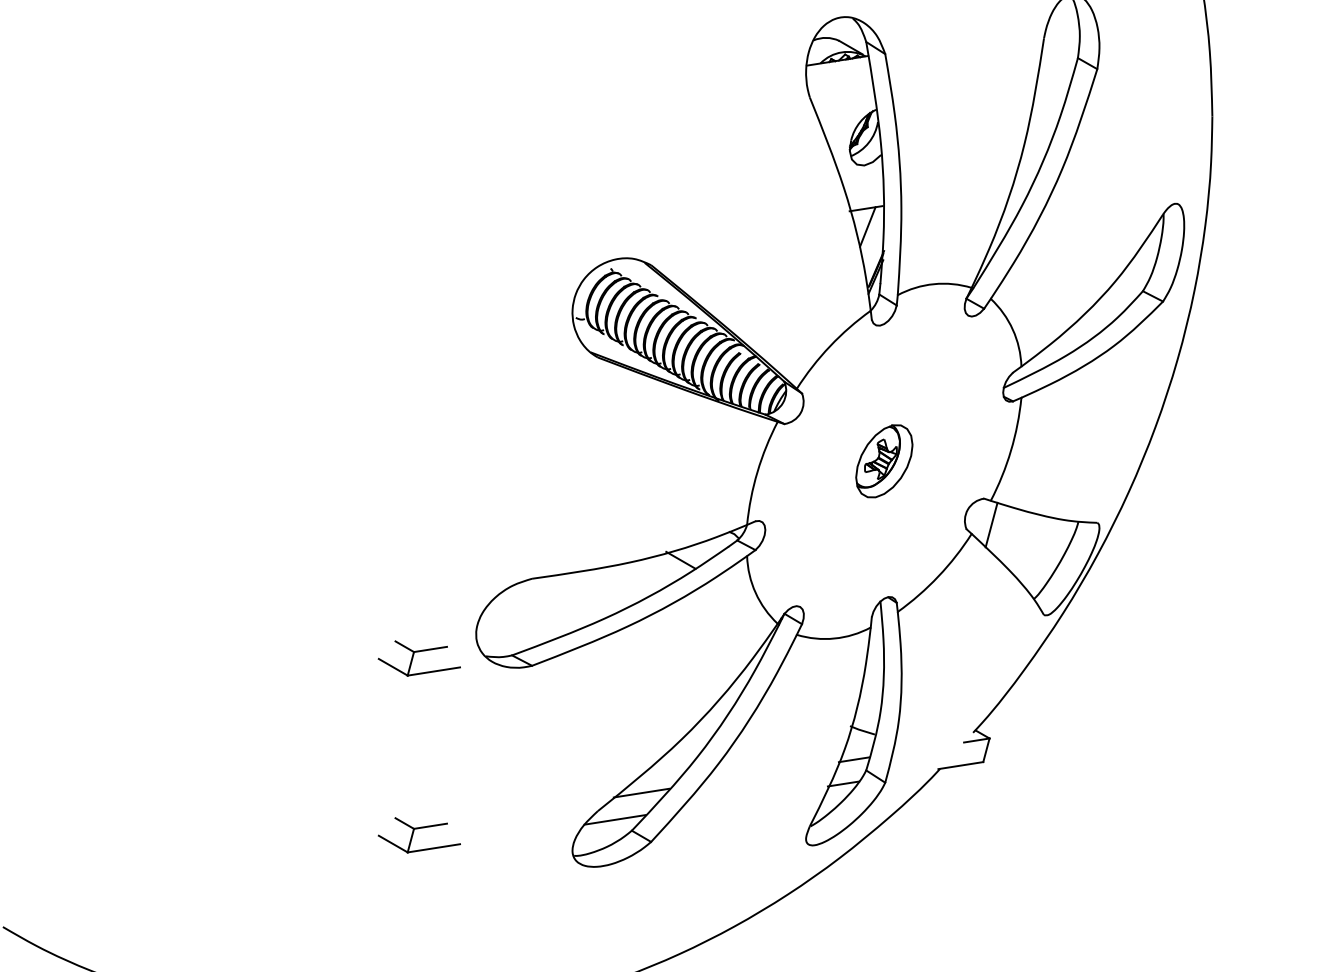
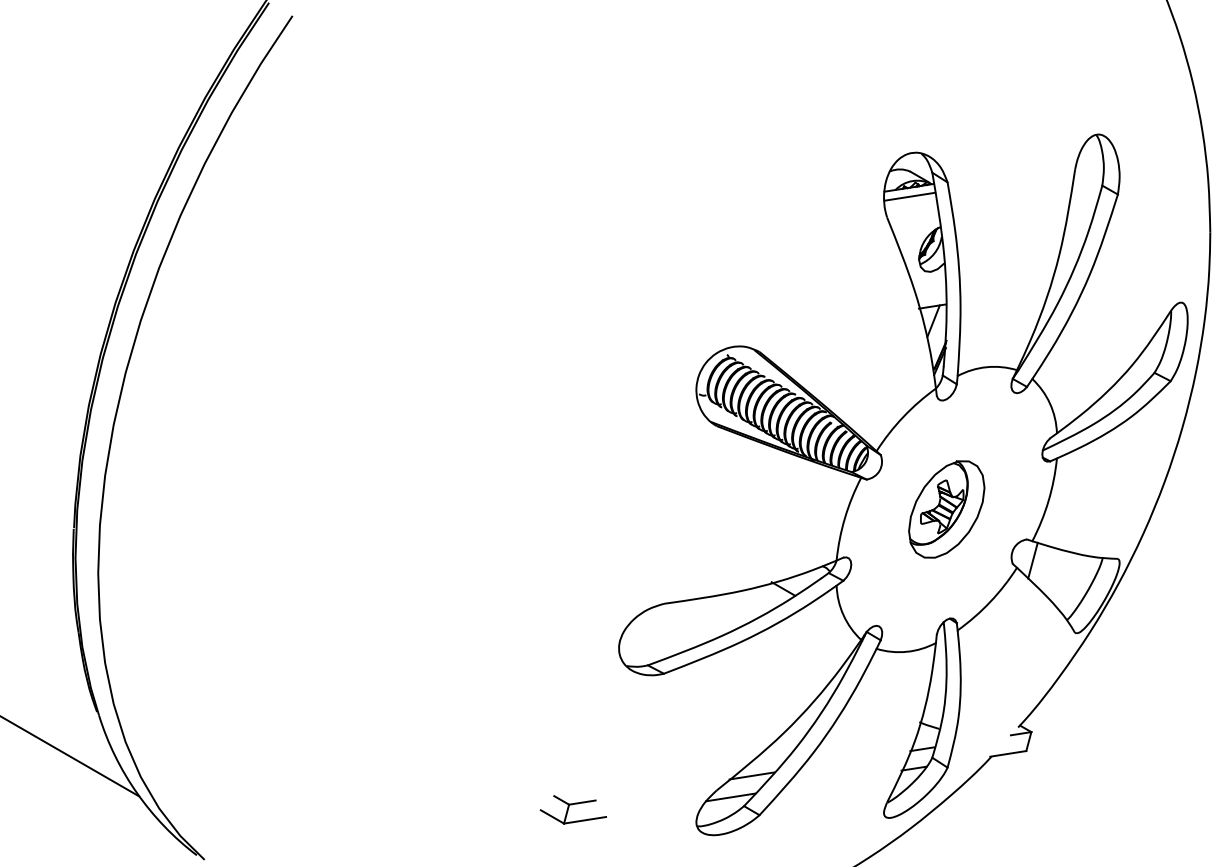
line: (837, 71) -> (909, 196), added
part: (883, 461) -> (946, 509), size x1.67
part: (418, 658) -> (572, 667), removed

